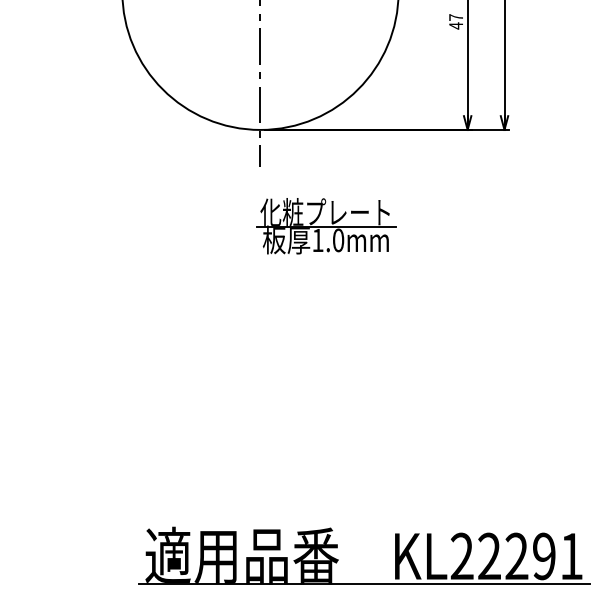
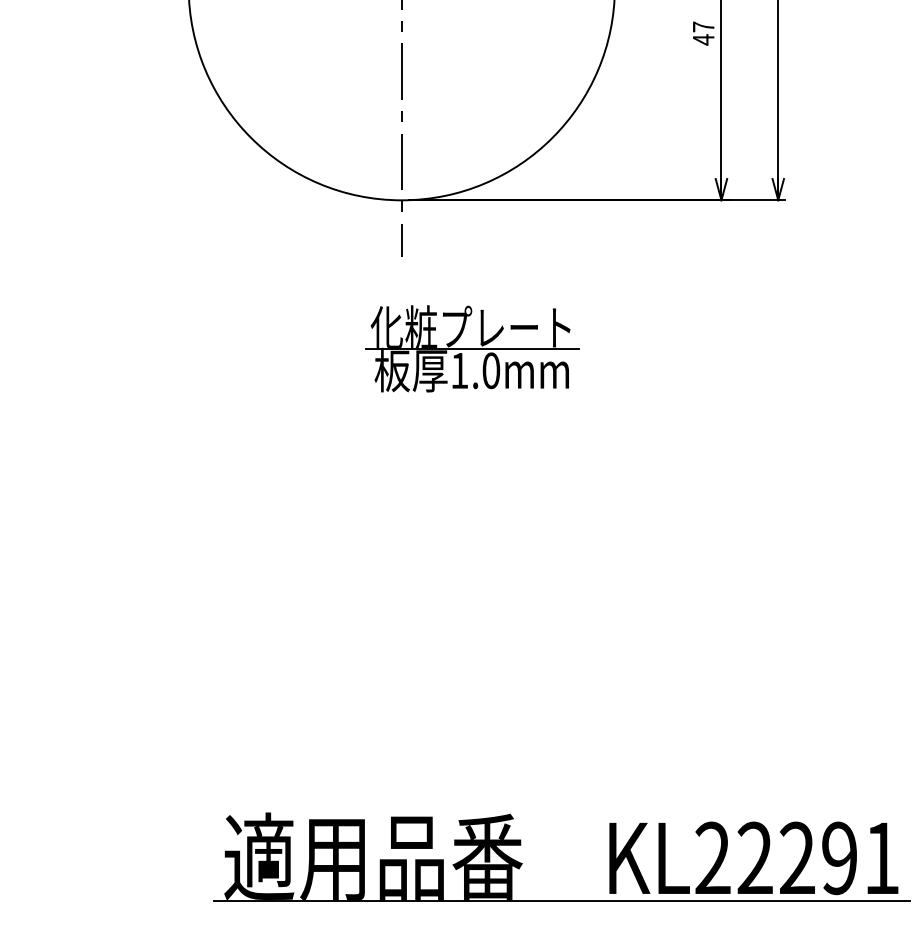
part: (326, 226) -> (472, 349), moved

